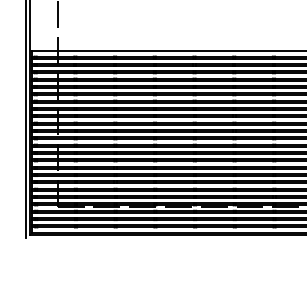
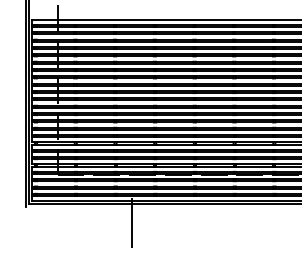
line: (131, 254) -> (131, 222), added

